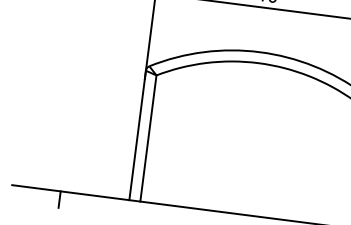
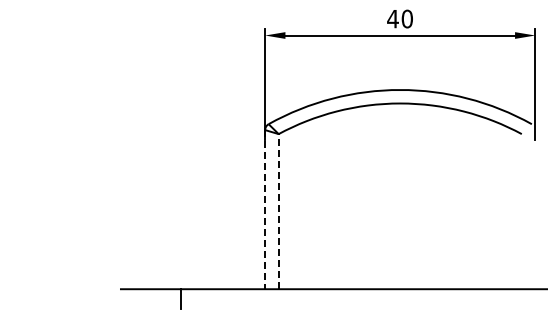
line: (137, 135) -> (265, 209), solid -> dashed
line: (148, 138) -> (278, 211), solid -> dashed

